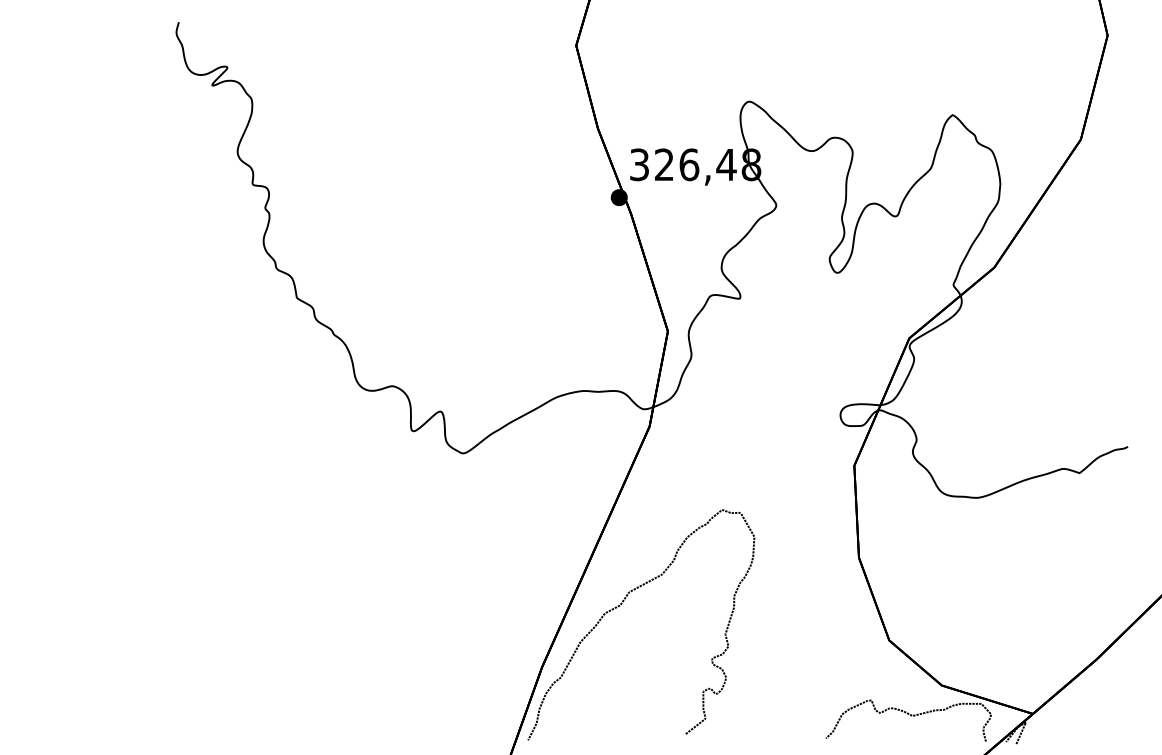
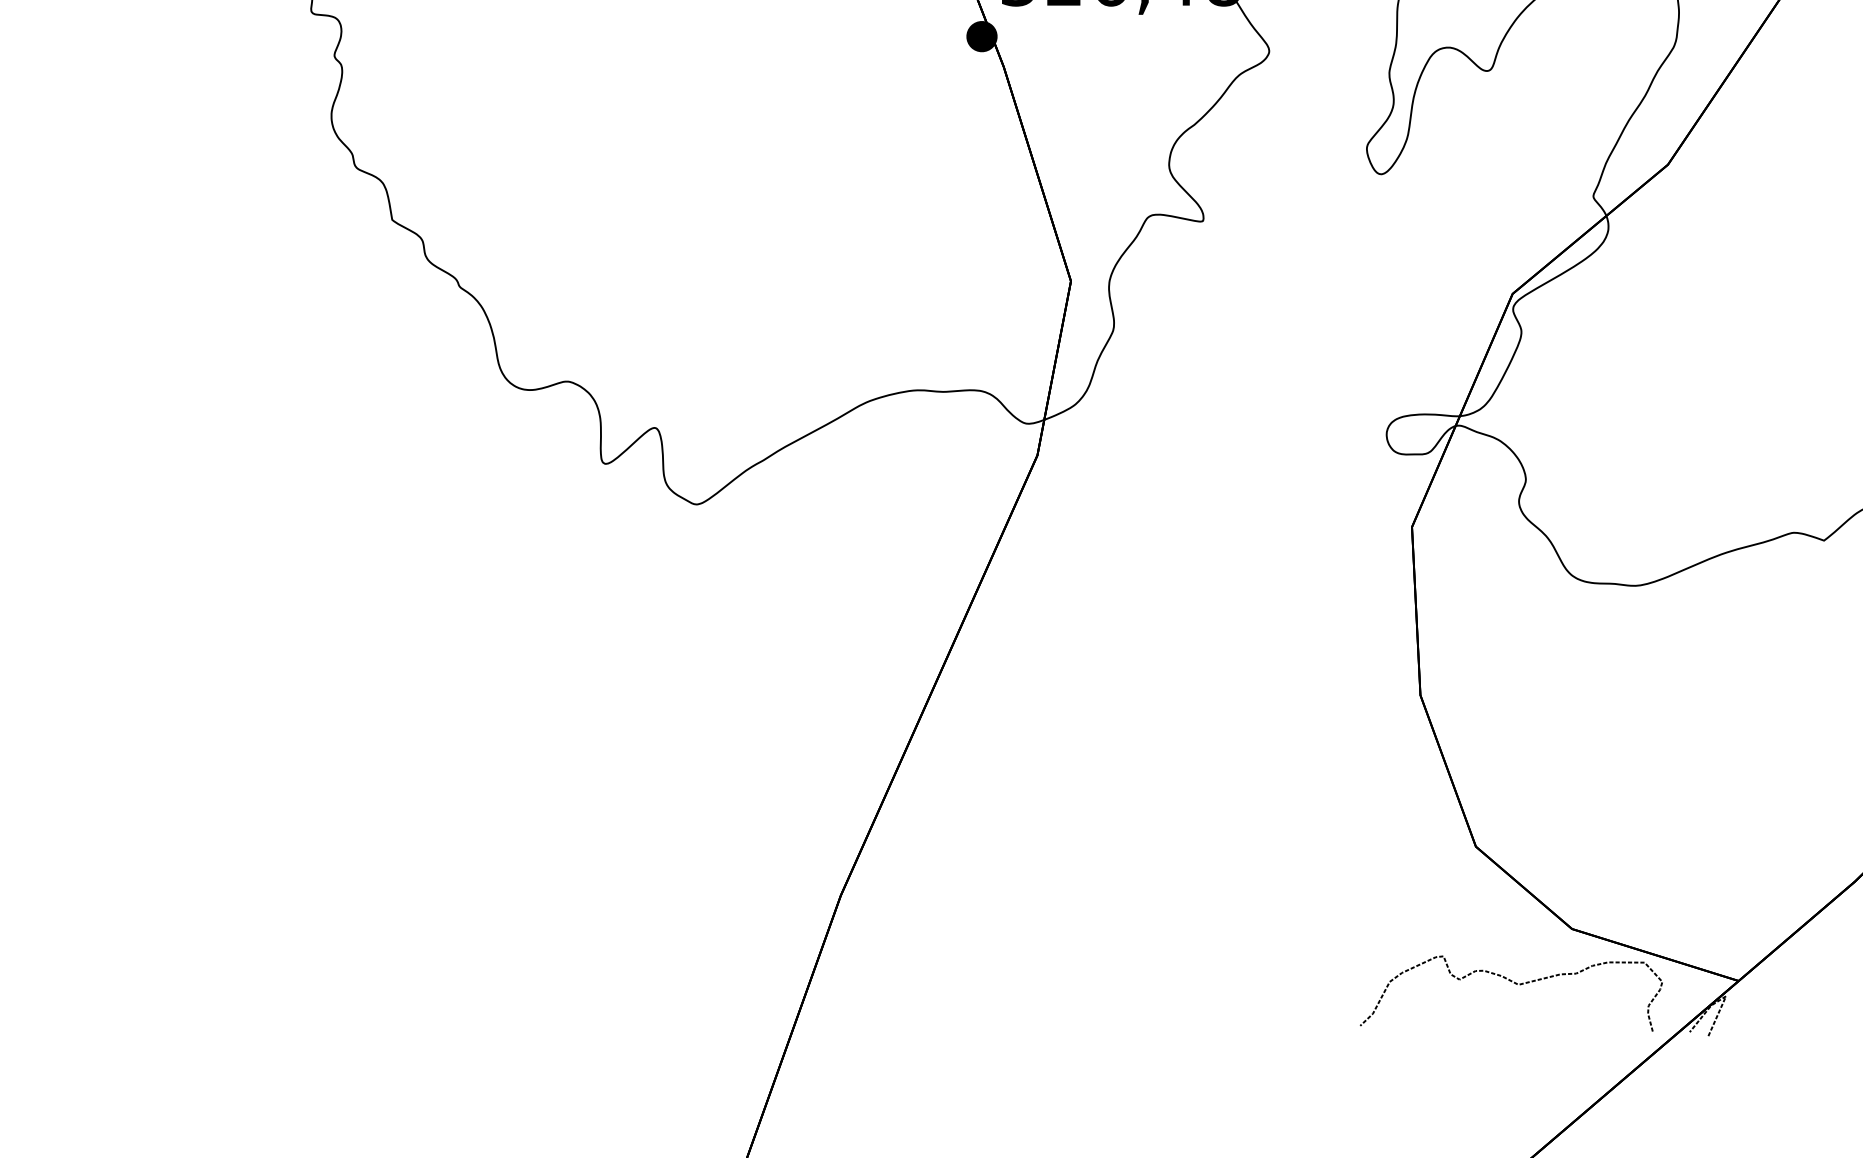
curve: (622, 604) -> (987, 780), removed

